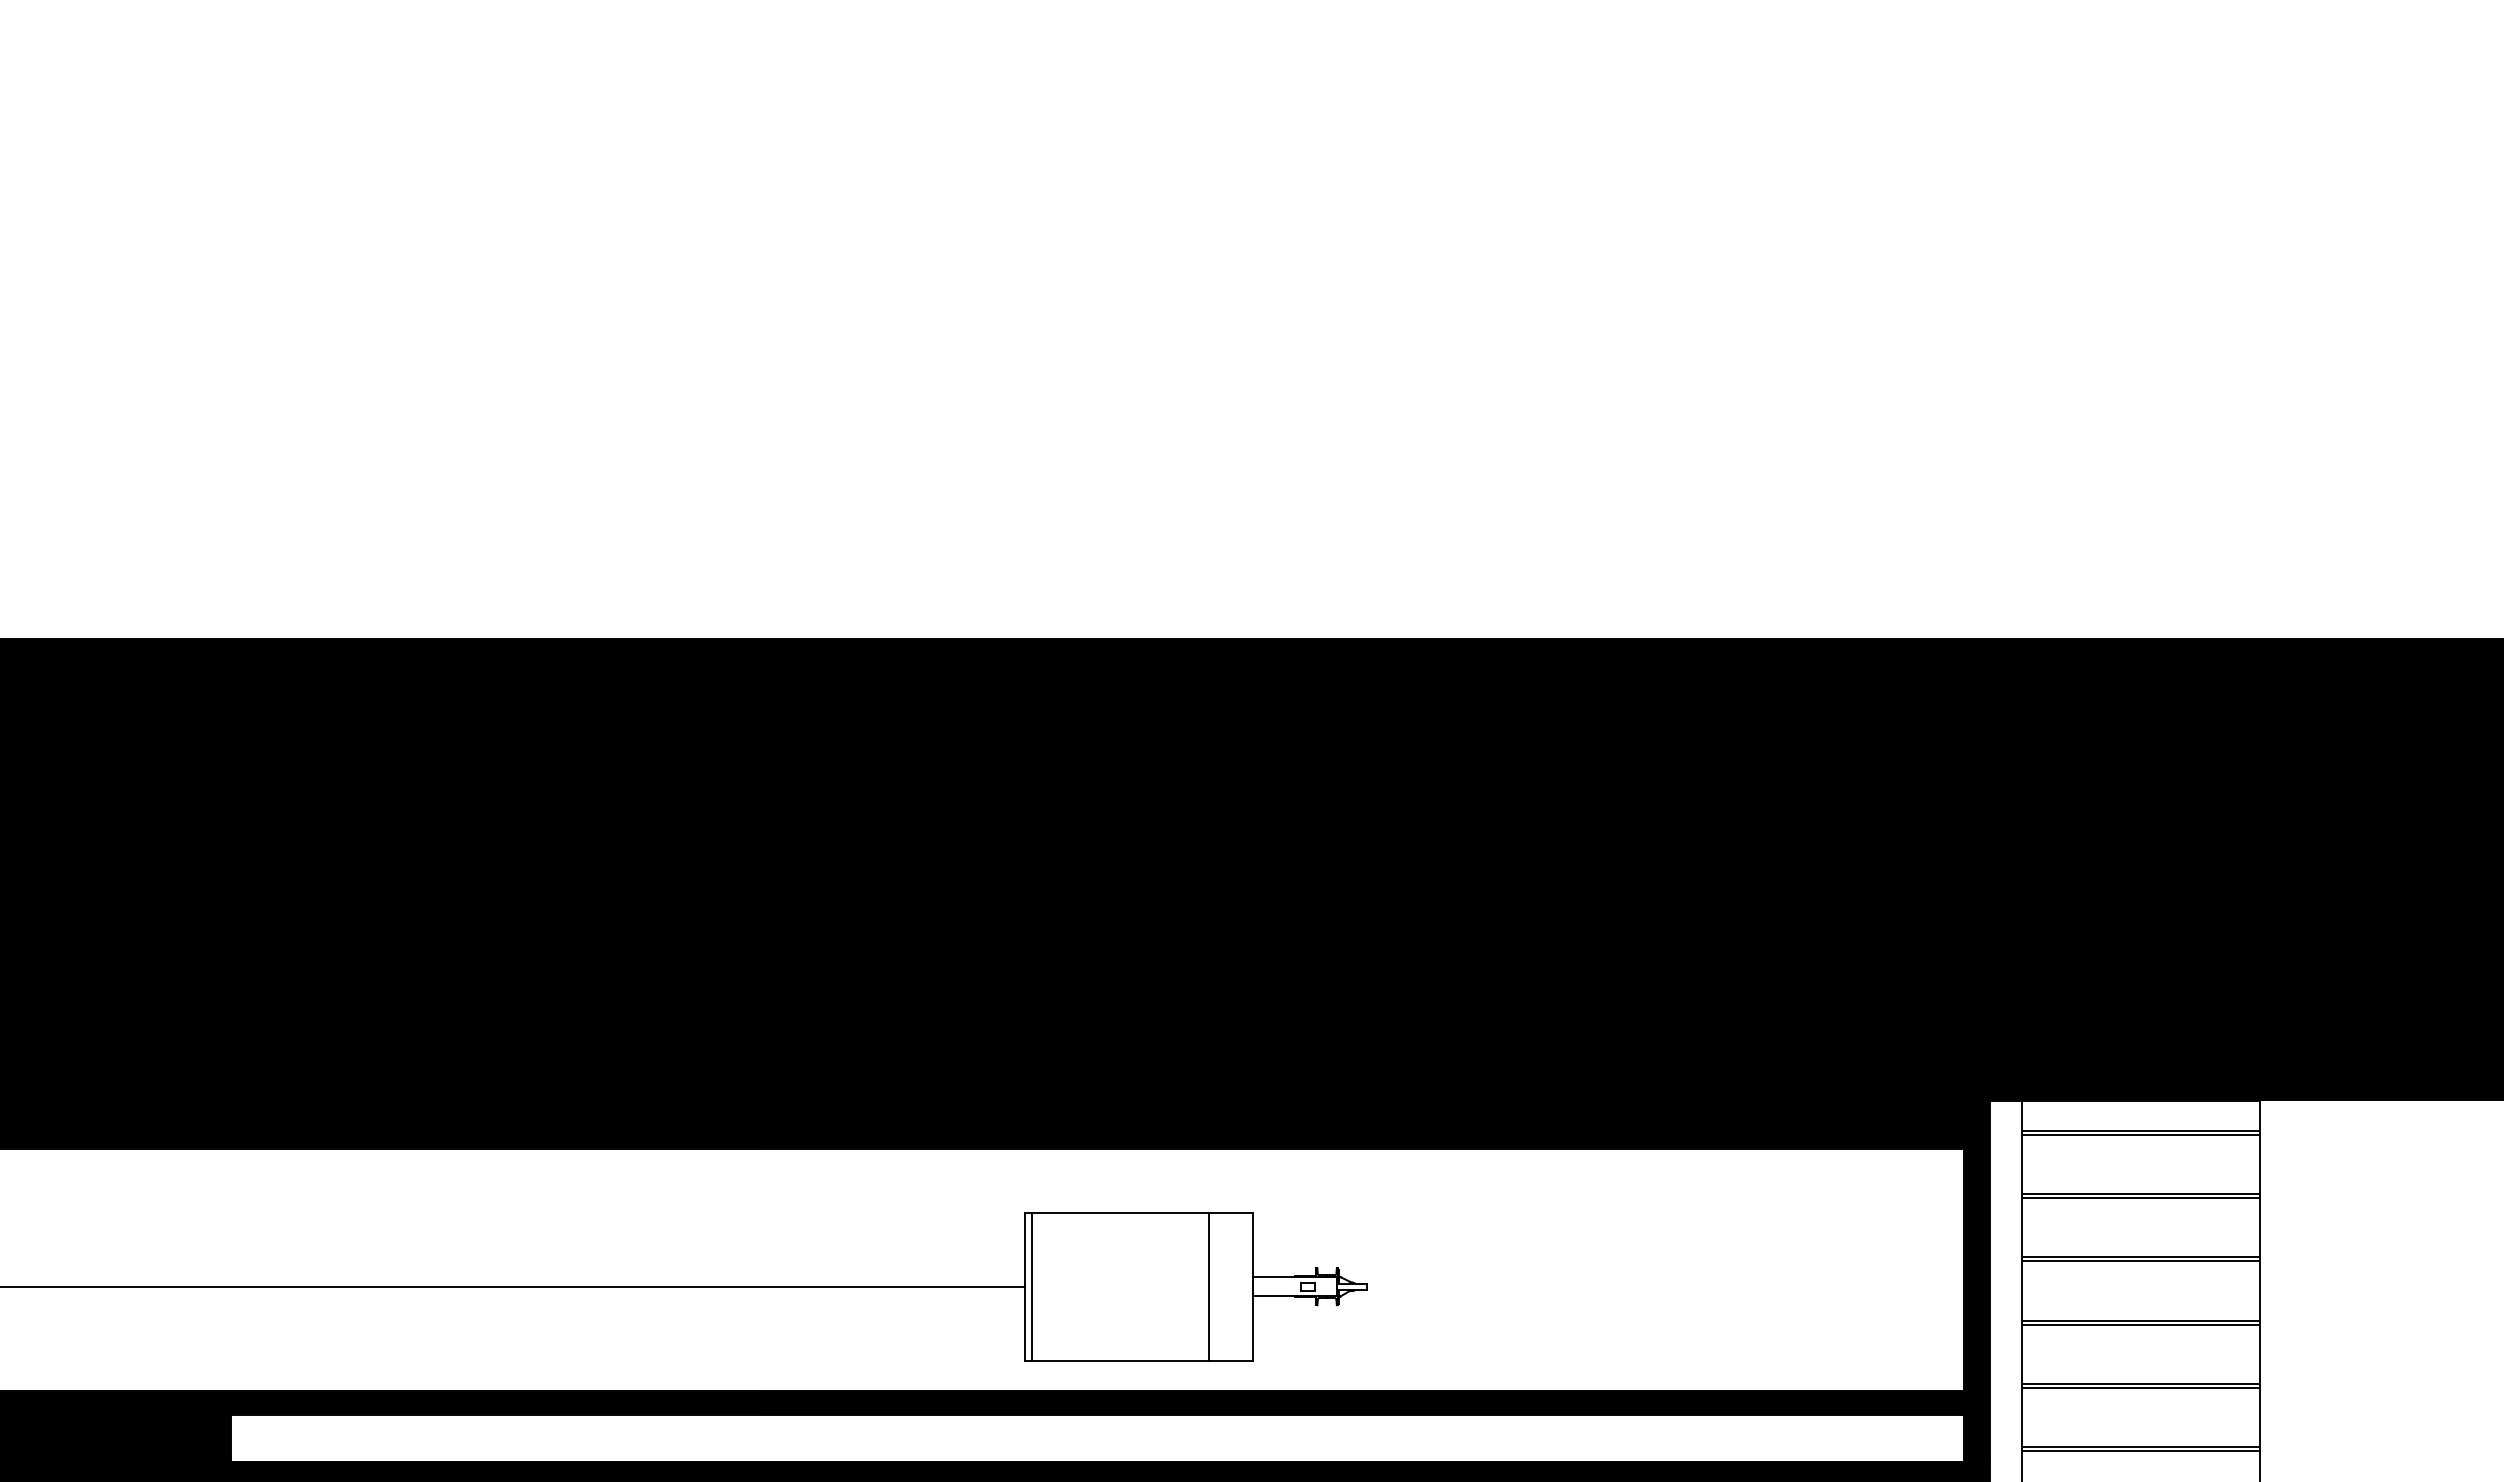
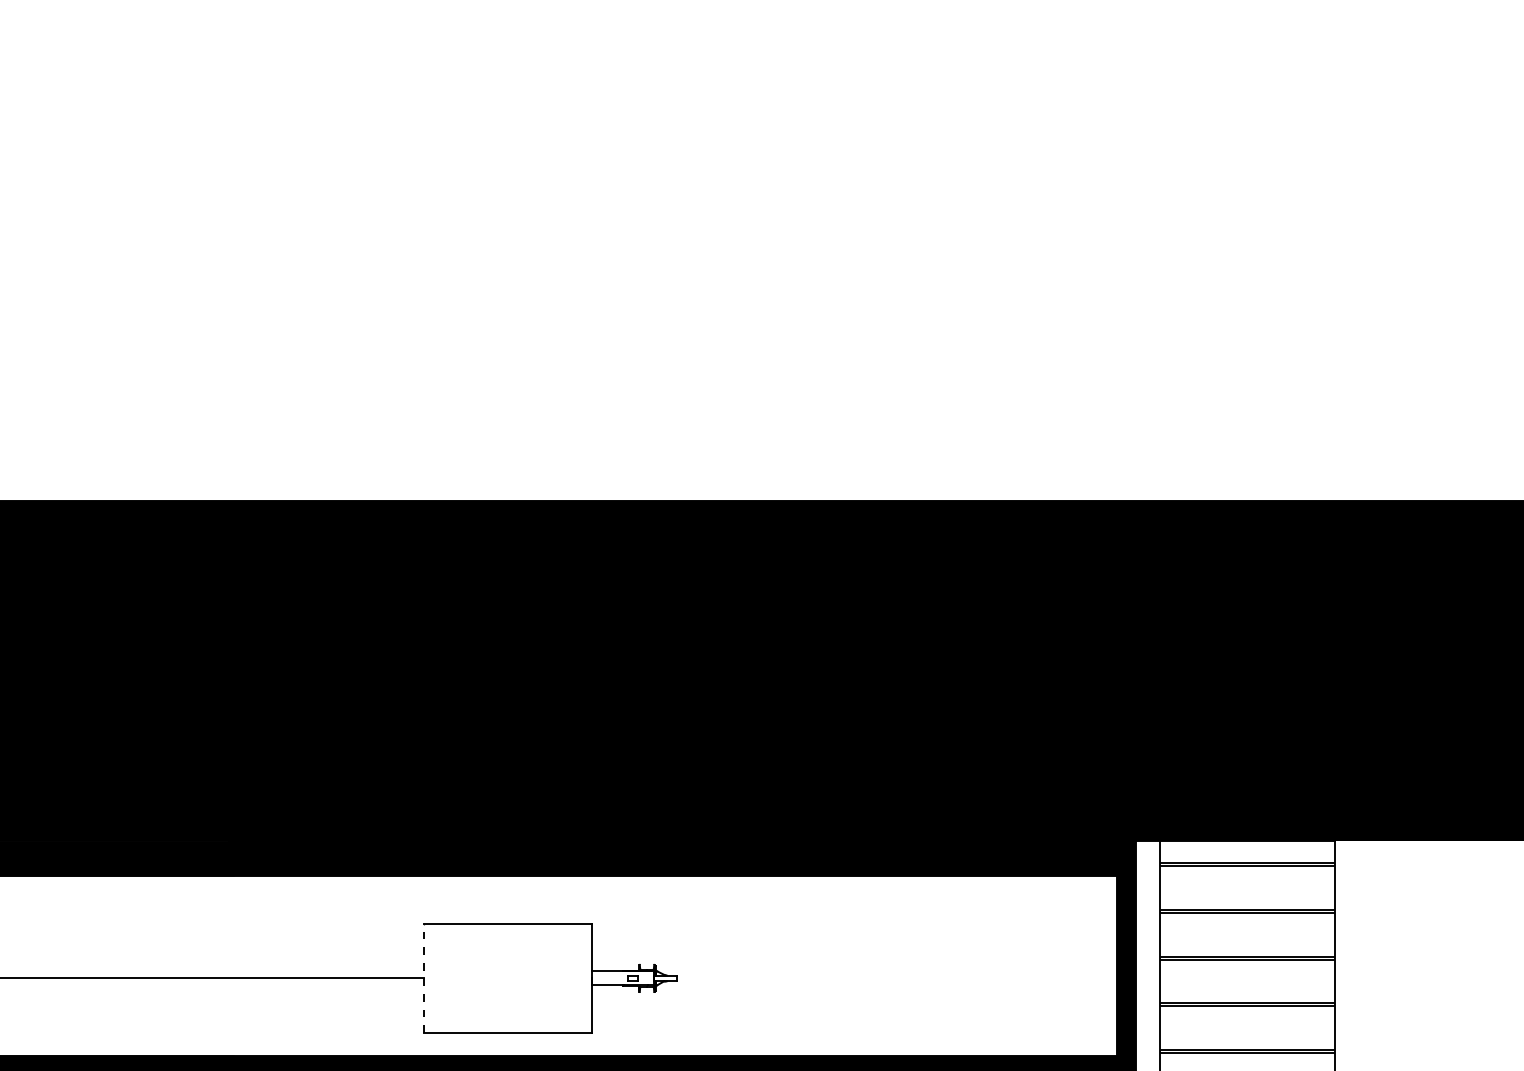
line: (1024, 1286) -> (423, 978), solid -> dashed
line: (1031, 1286) -> (428, 978), removed
line: (1209, 1286) -> (560, 978), removed

